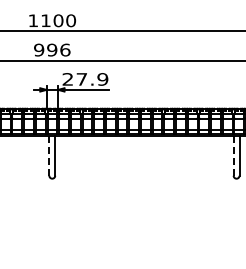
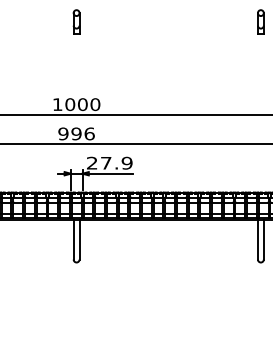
text: (46, 20) -> (70, 104), 1100 -> 1000
line: (49, 155) -> (73, 239), dashed -> solid
line: (233, 155) -> (257, 239), dashed -> solid

